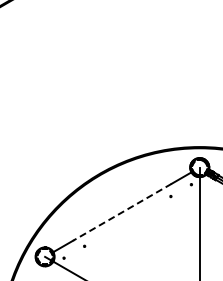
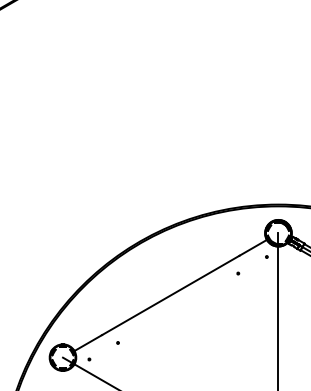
line: (122, 212) -> (170, 295), dashed -> solid

